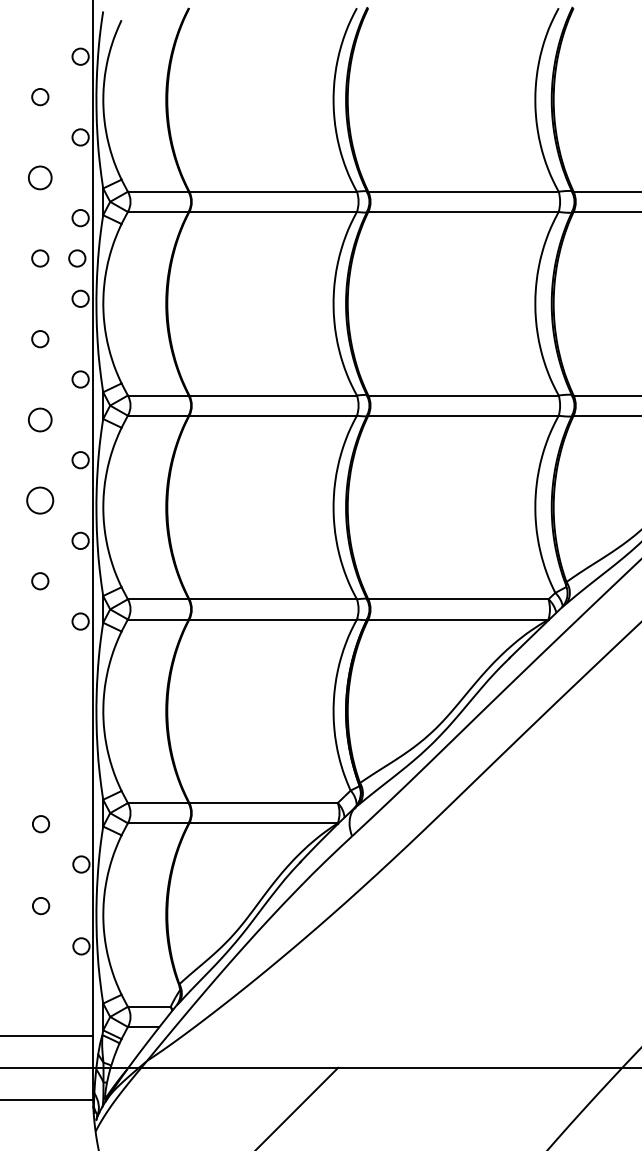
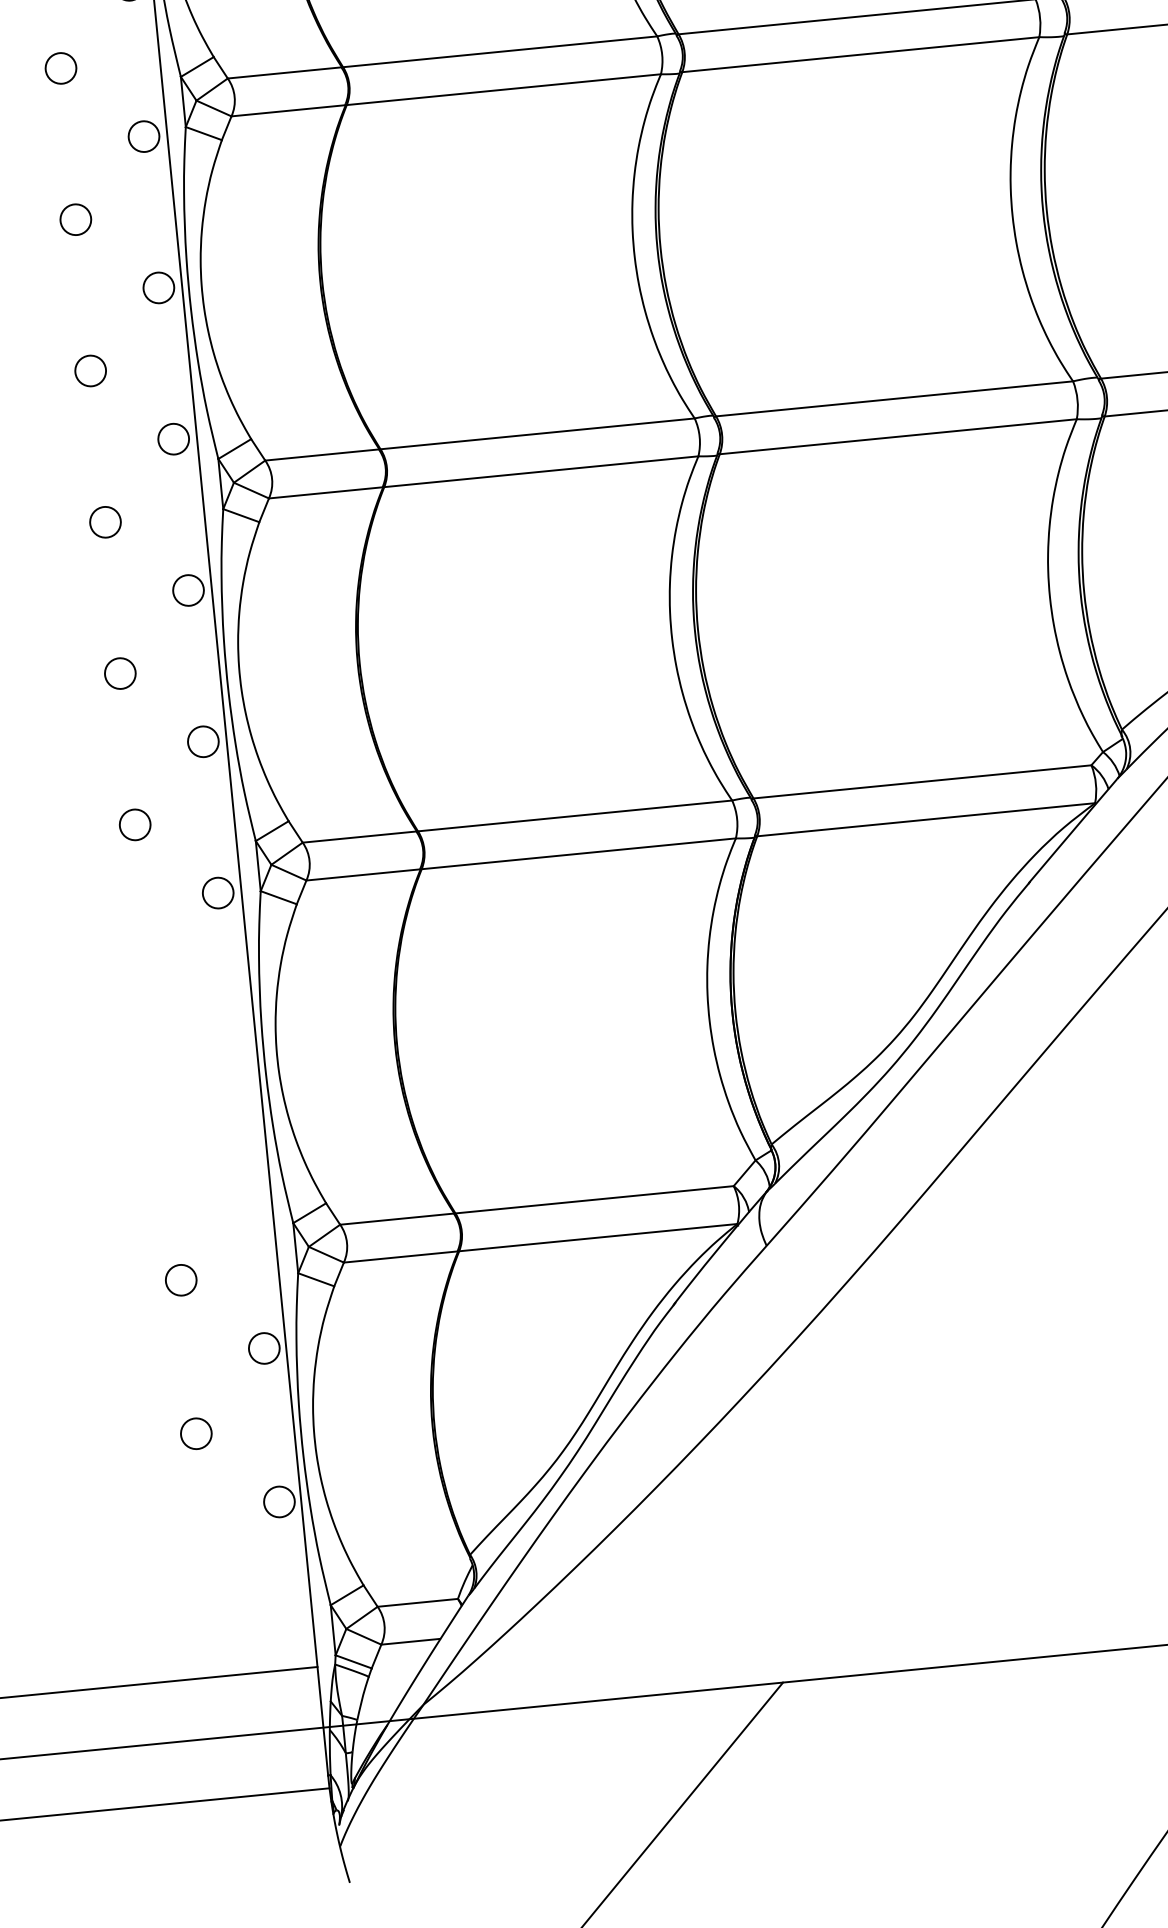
circle: (40, 177) -> (61, 67), size x0.71
circle: (77, 258) -> (145, 212), removed
circle: (40, 419) -> (105, 521), size x0.71
circle: (40, 500) -> (120, 673), size x0.62

